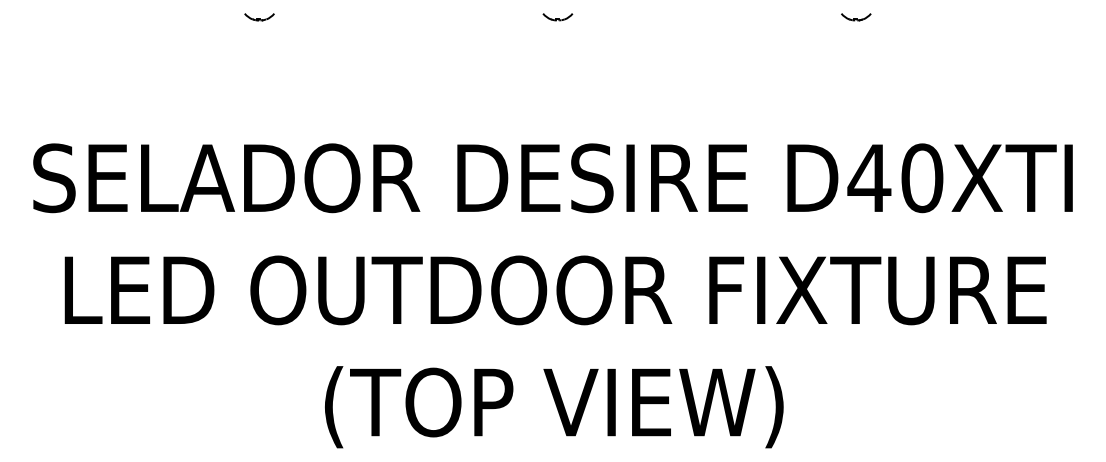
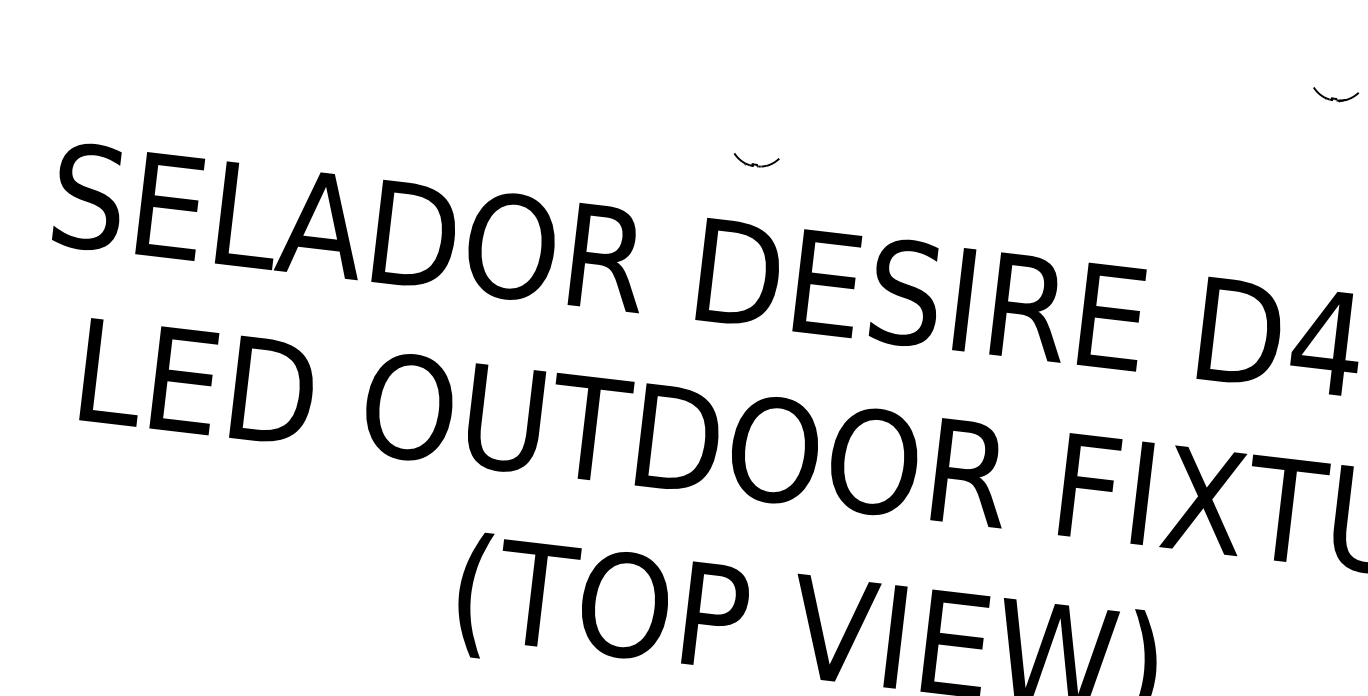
part: (557, 17) -> (755, 161), moved

